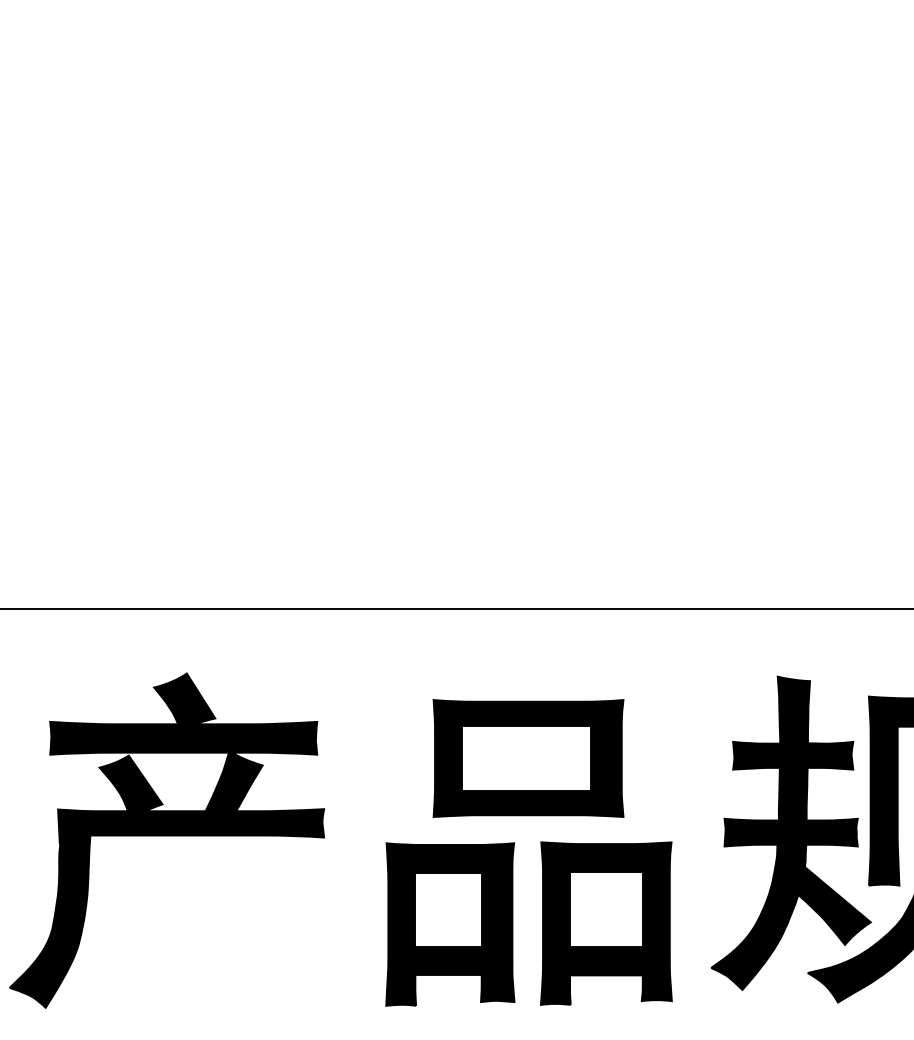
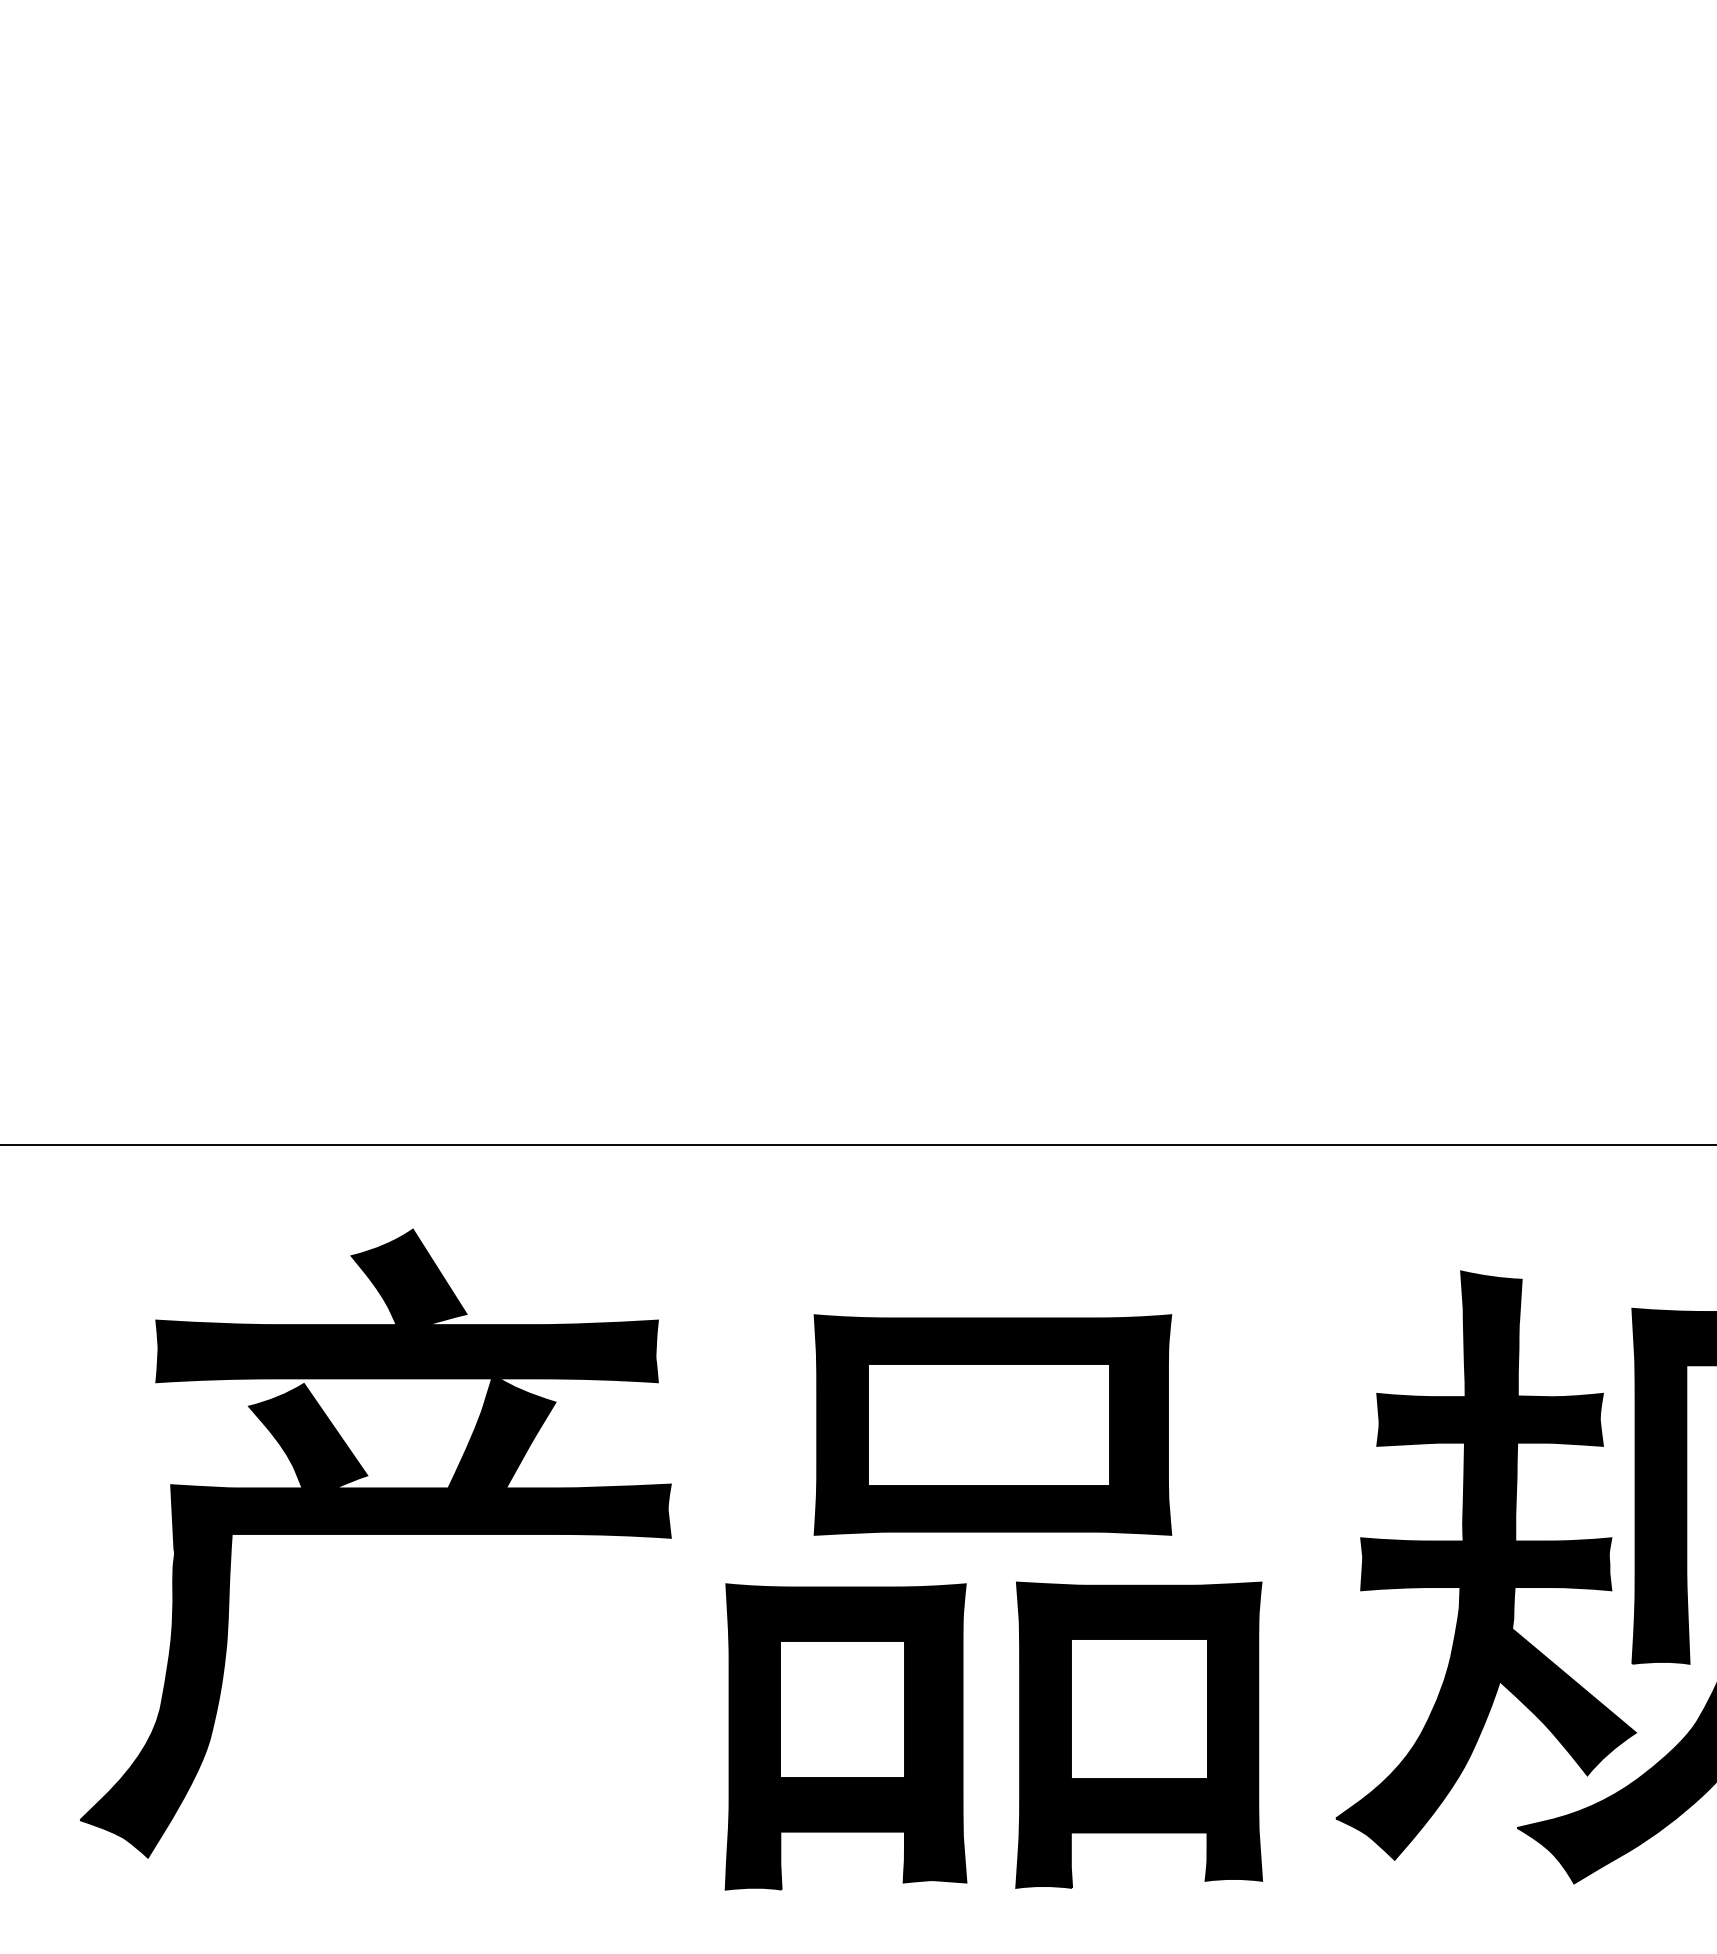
part: (167, 840) -> (376, 1543), moved

